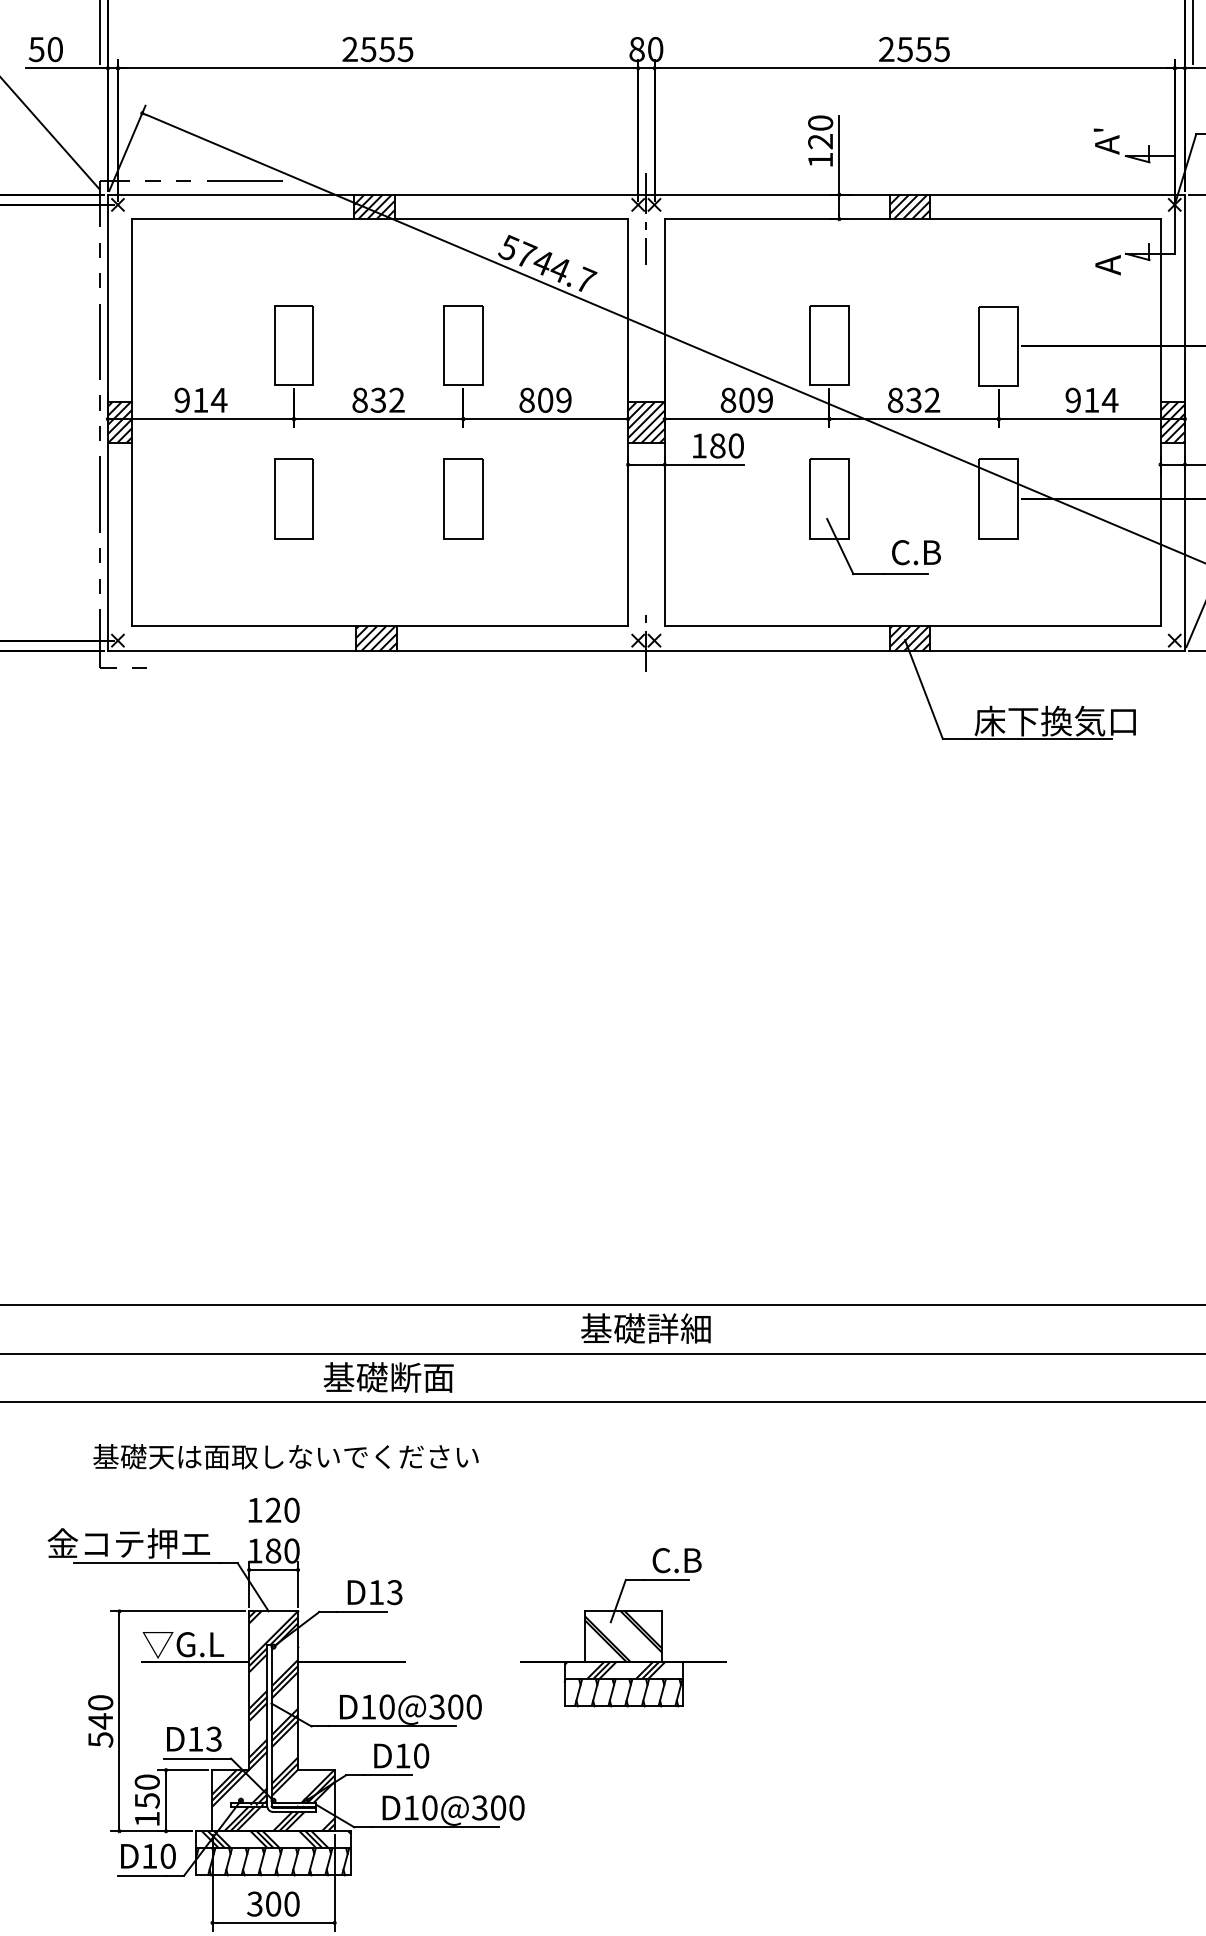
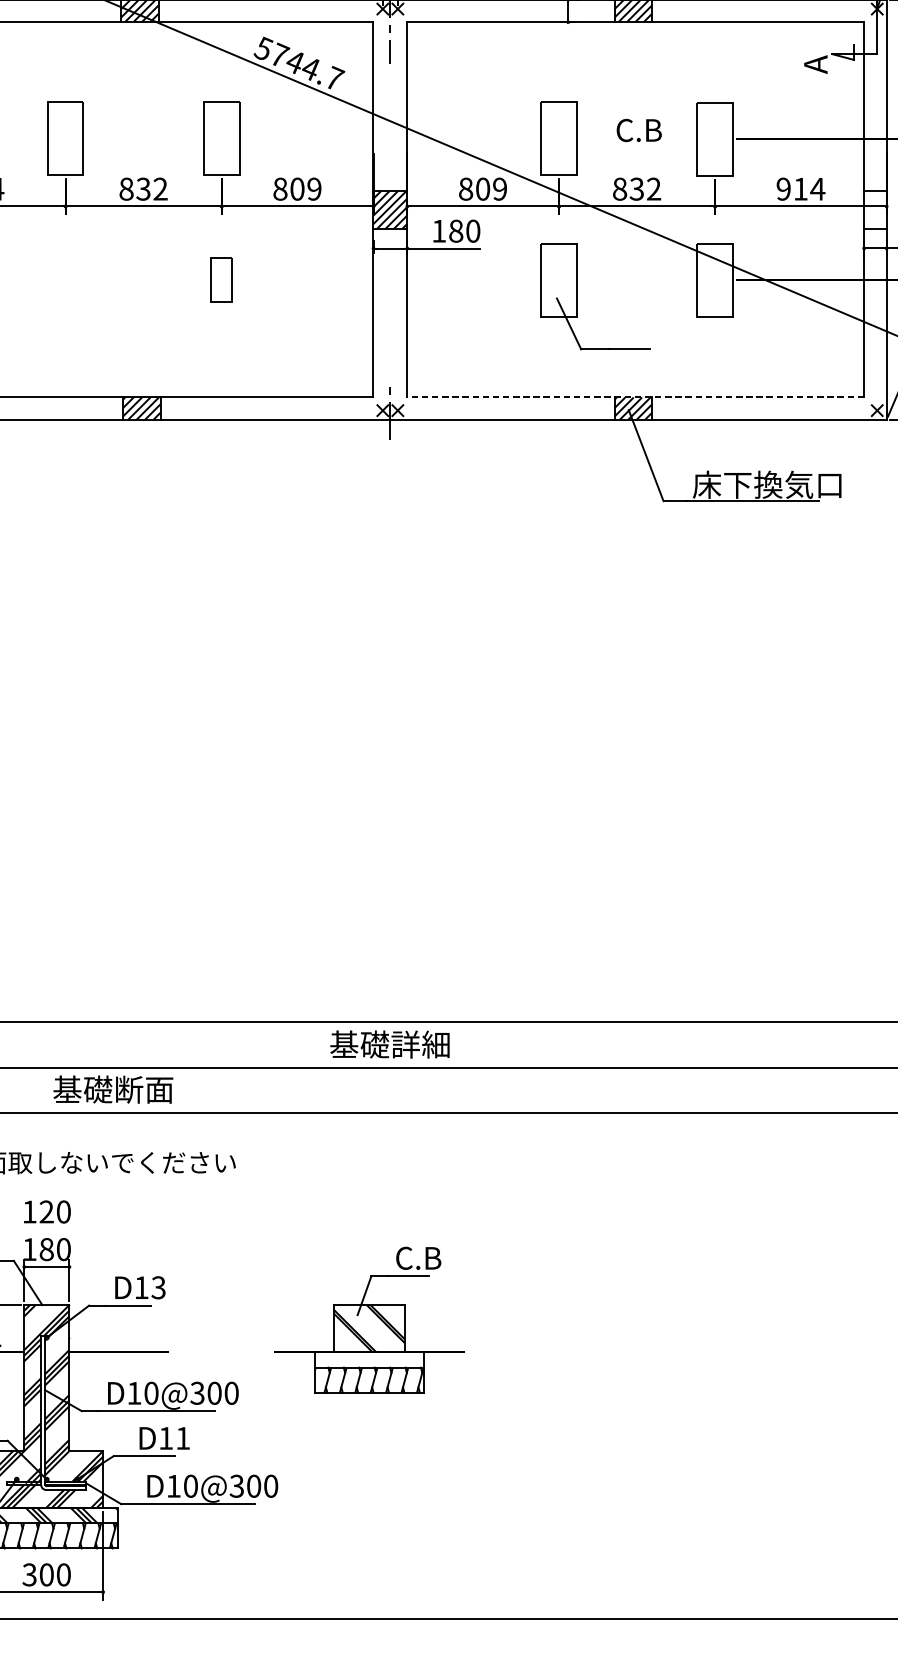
hatch: (1172, 422) -> (875, 209), removed
part: (293, 498) -> (65, 279), removed
part: (463, 498) -> (221, 279), size x0.6
text: (916, 552) -> (639, 130), moved
line: (912, 626) -> (635, 397), solid -> dashed
text: (388, 1377) -> (113, 1089), moved
hatch: (614, 1670) -> (361, 1359), removed
text: (421, 1755) -> (183, 1437), D10 -> D11

